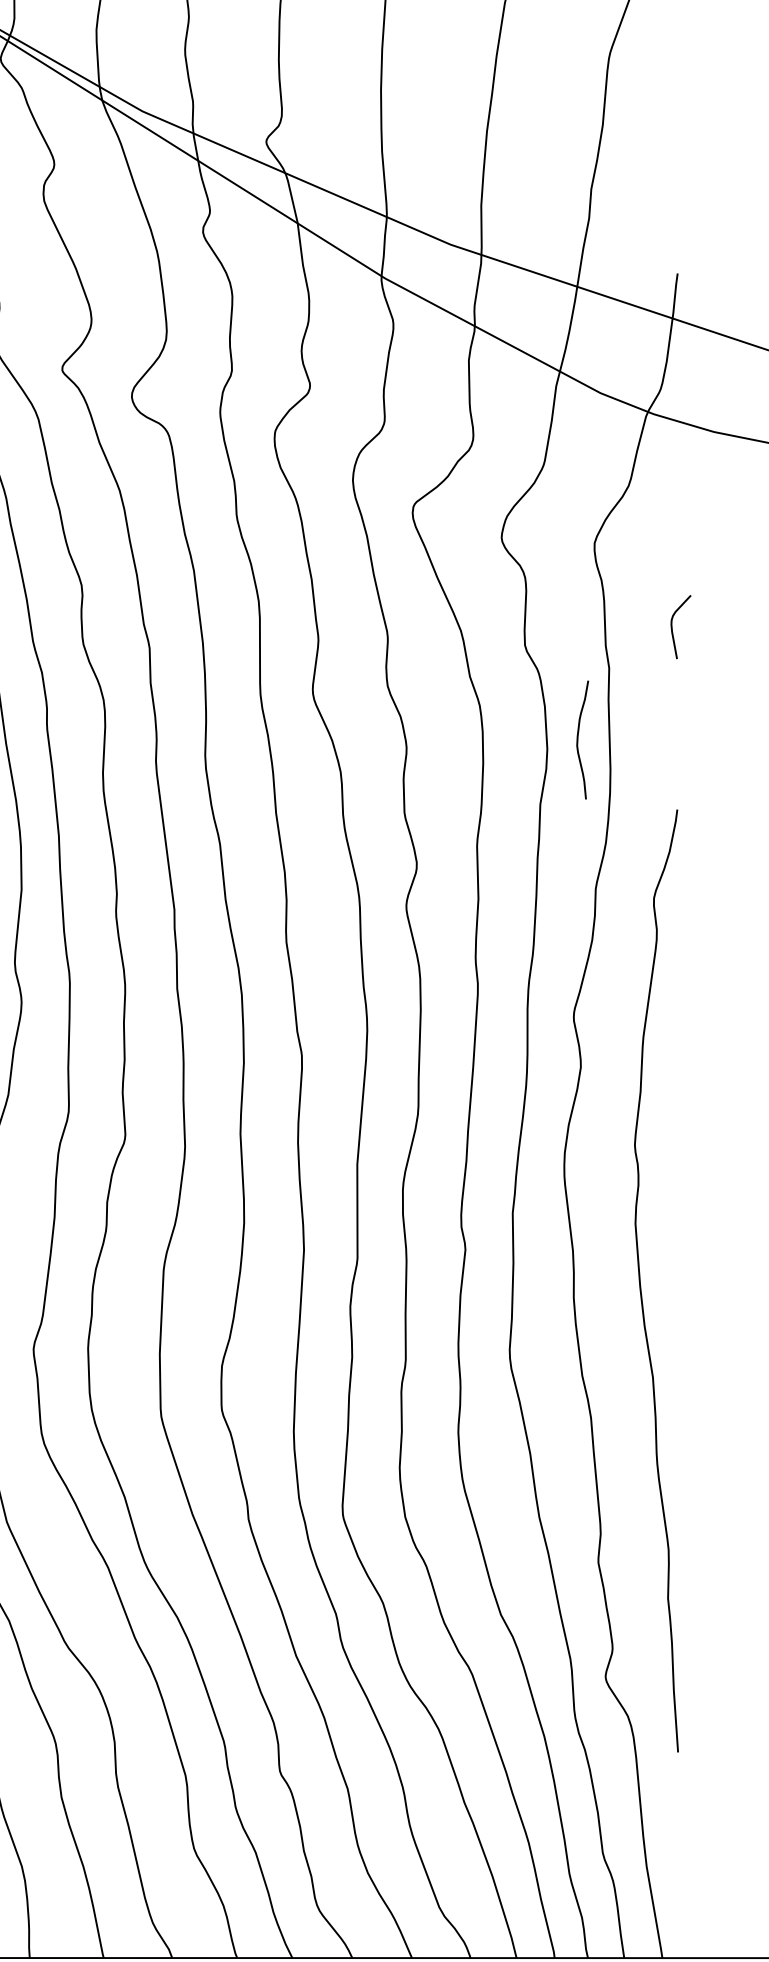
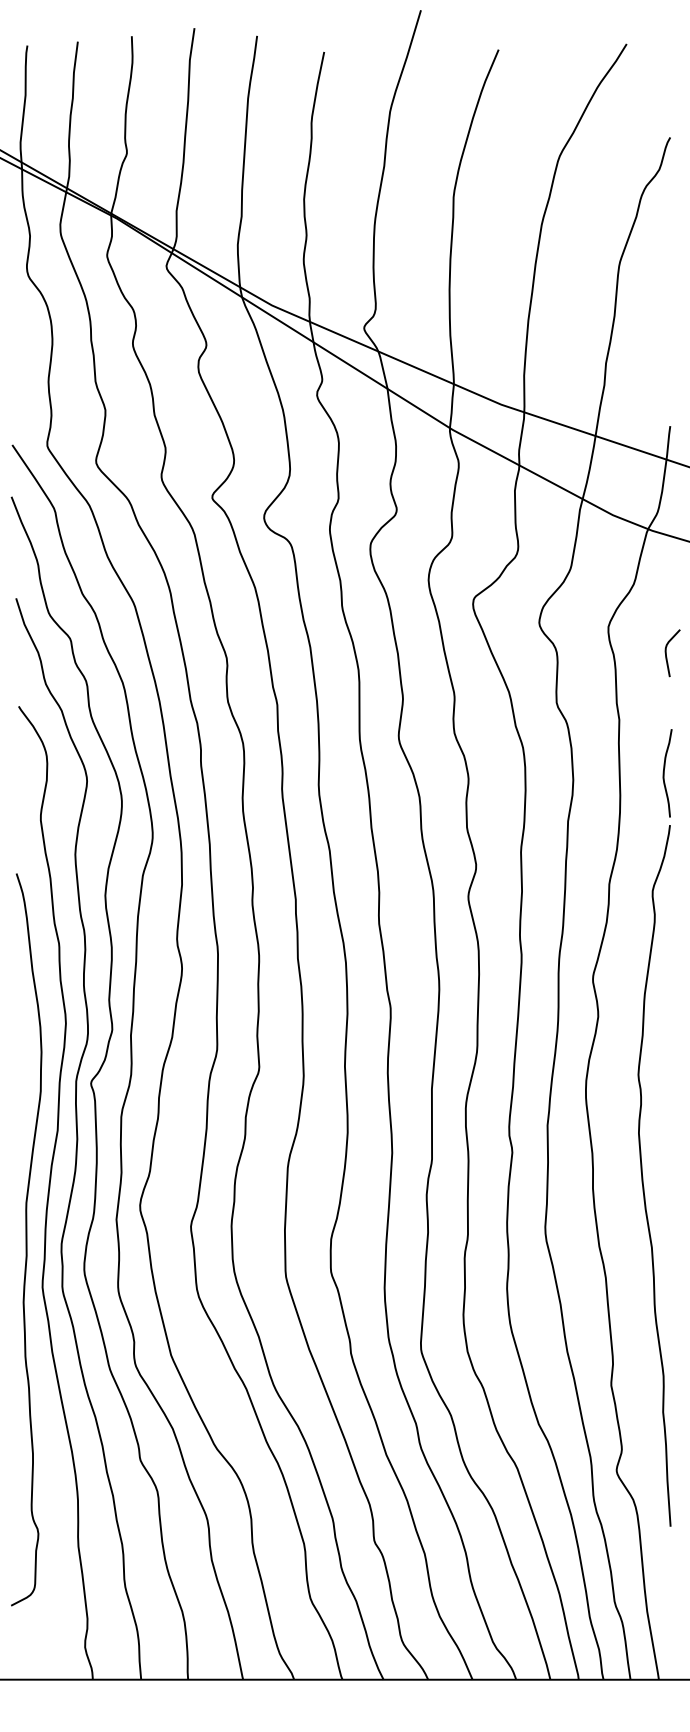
curve: (672, 627) -> (666, 653), moved
curve: (578, 740) -> (664, 773), moved

